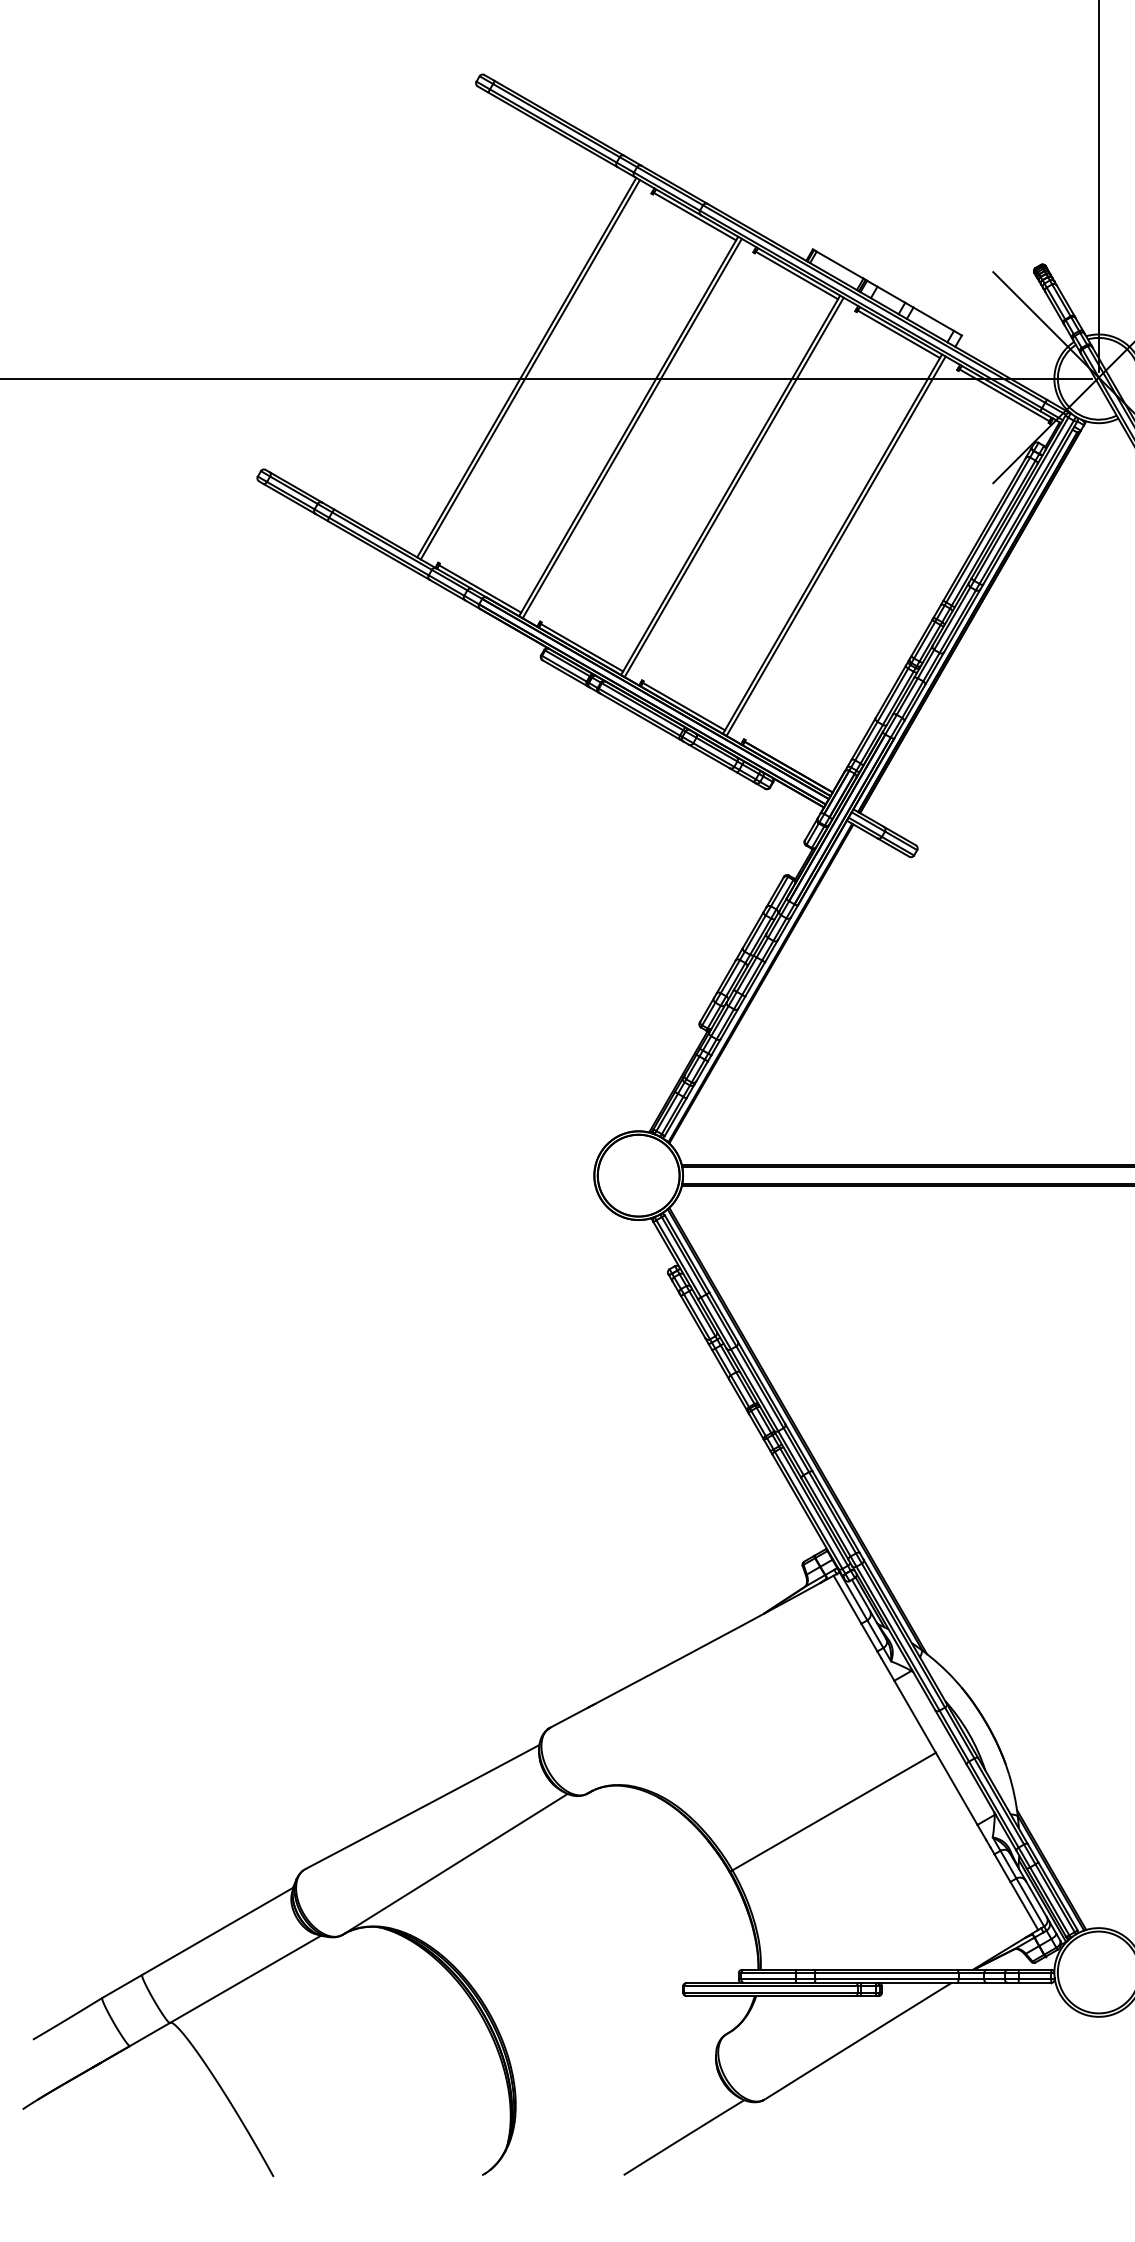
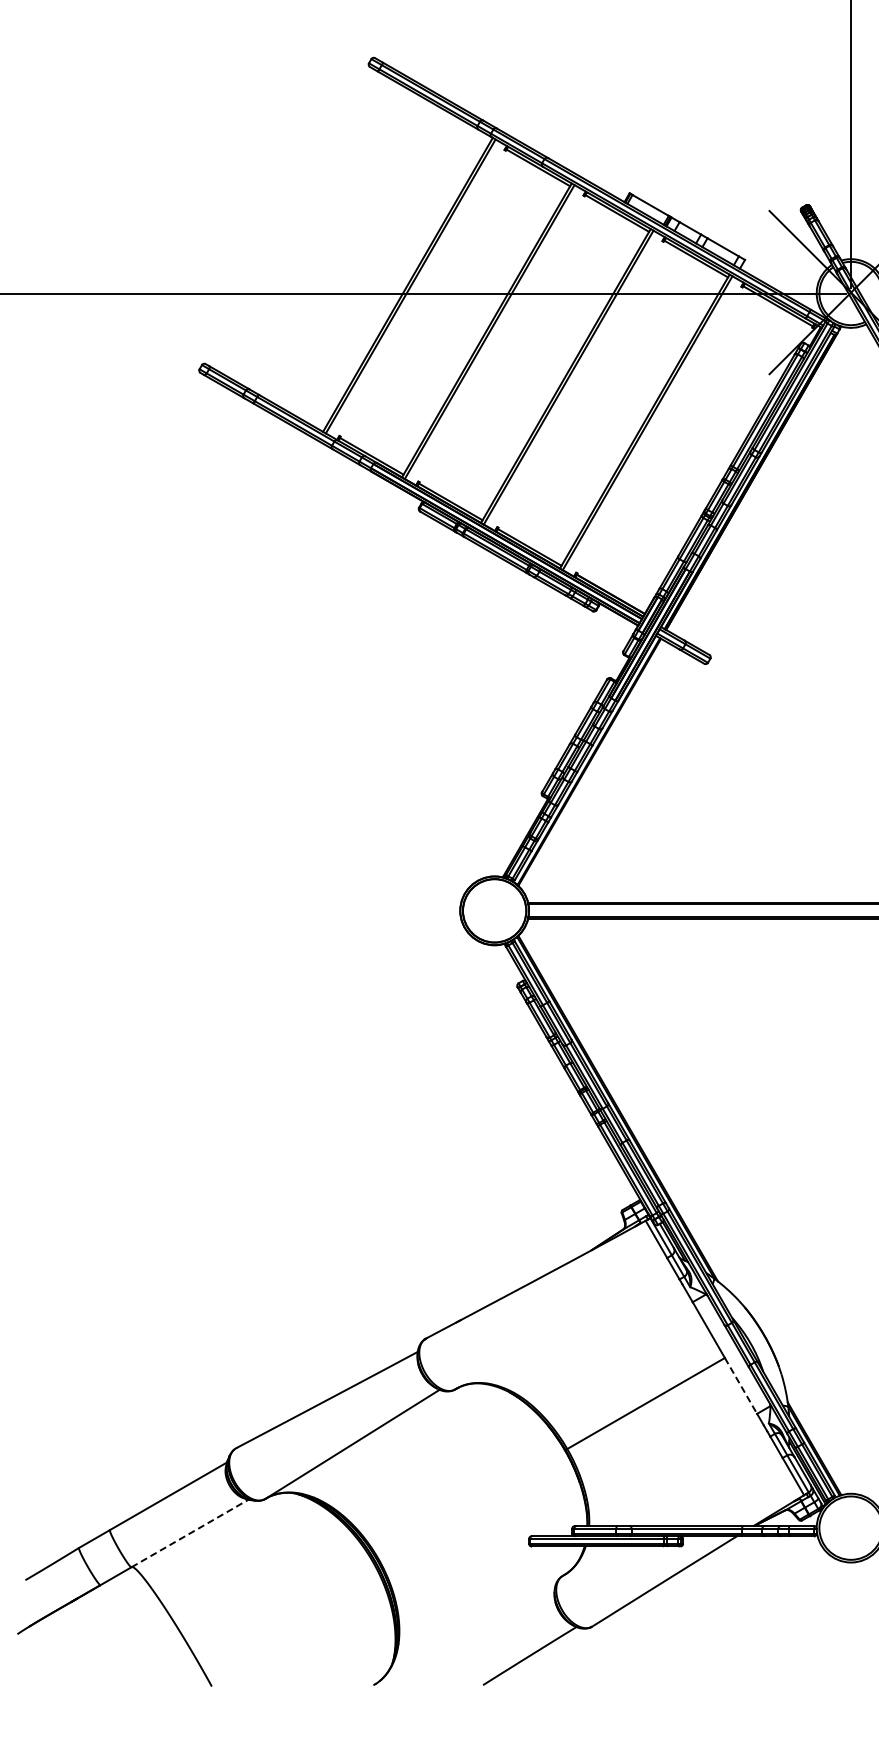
line: (957, 1789) -> (741, 1386), solid -> dashed
line: (246, 1979) -> (190, 1533), solid -> dashed

